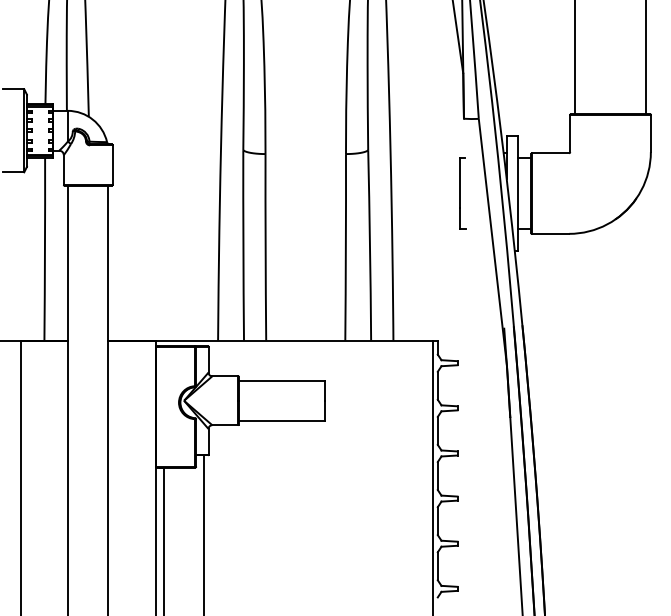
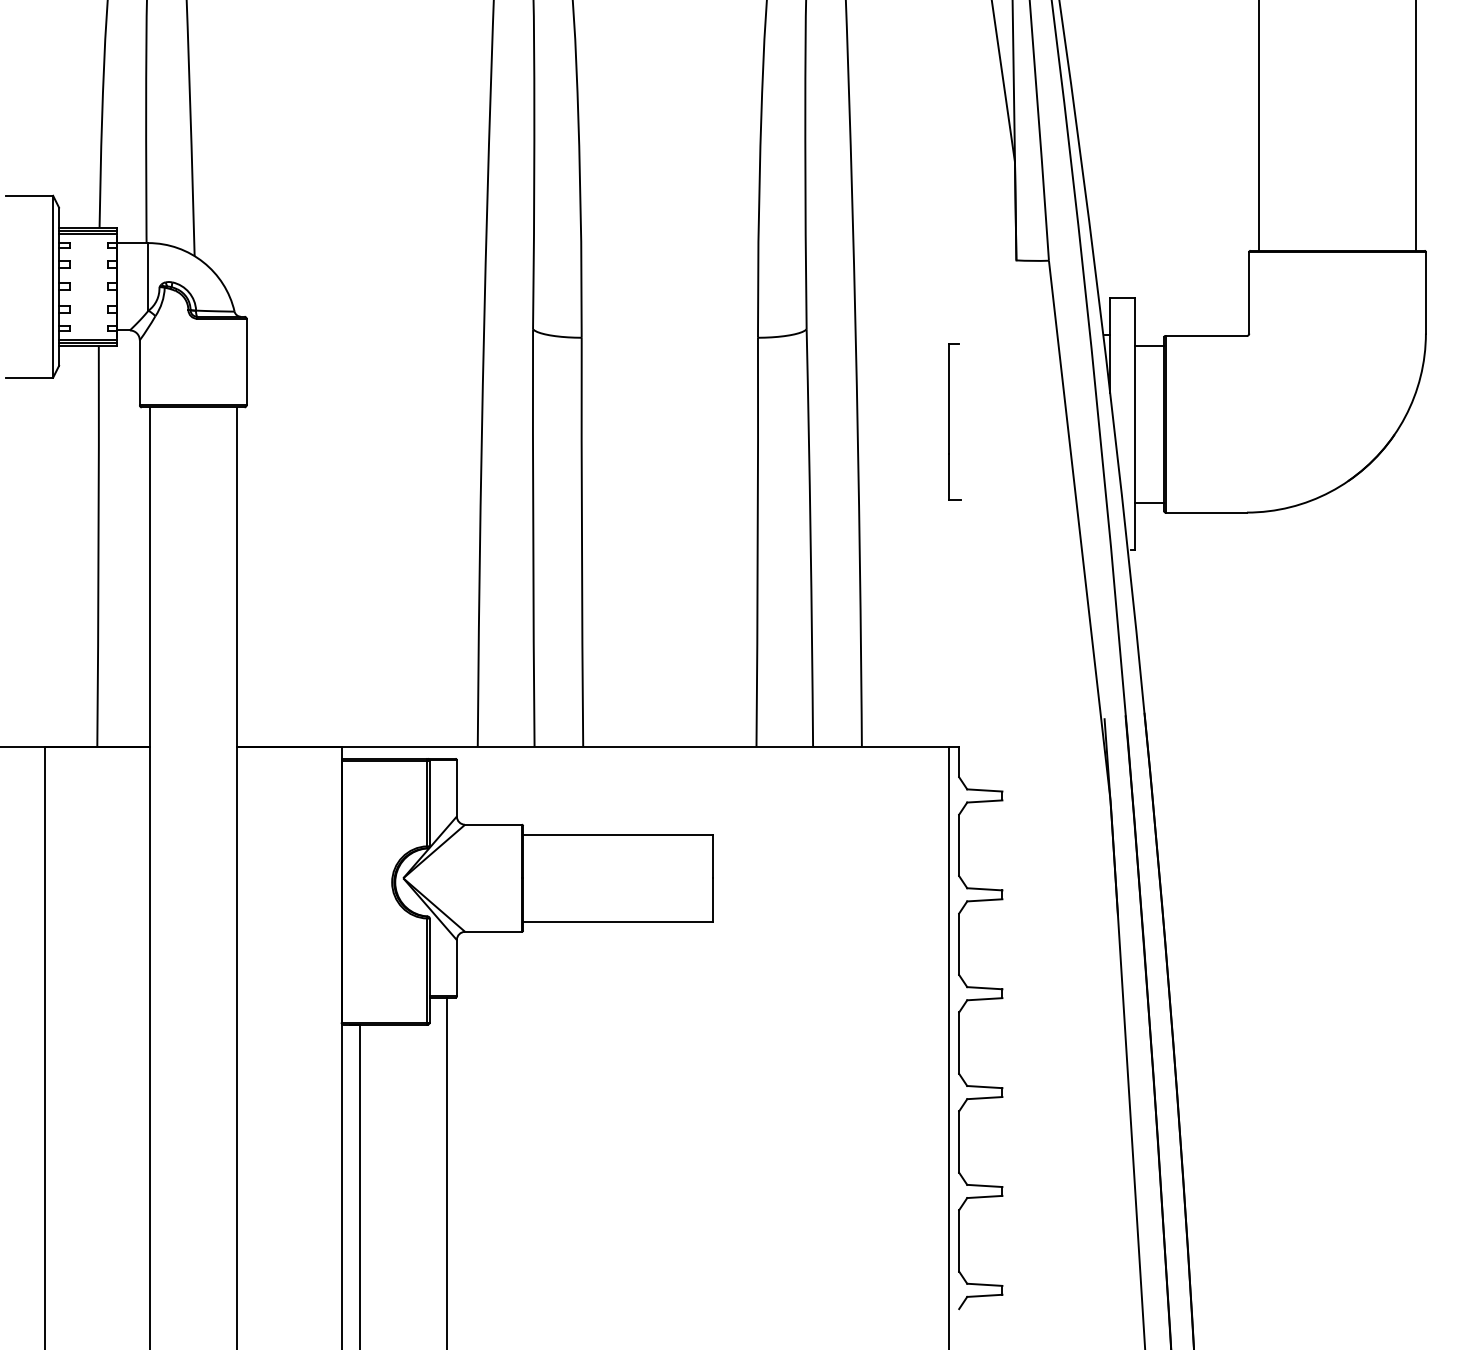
part: (462, 193) -> (954, 421), moved

